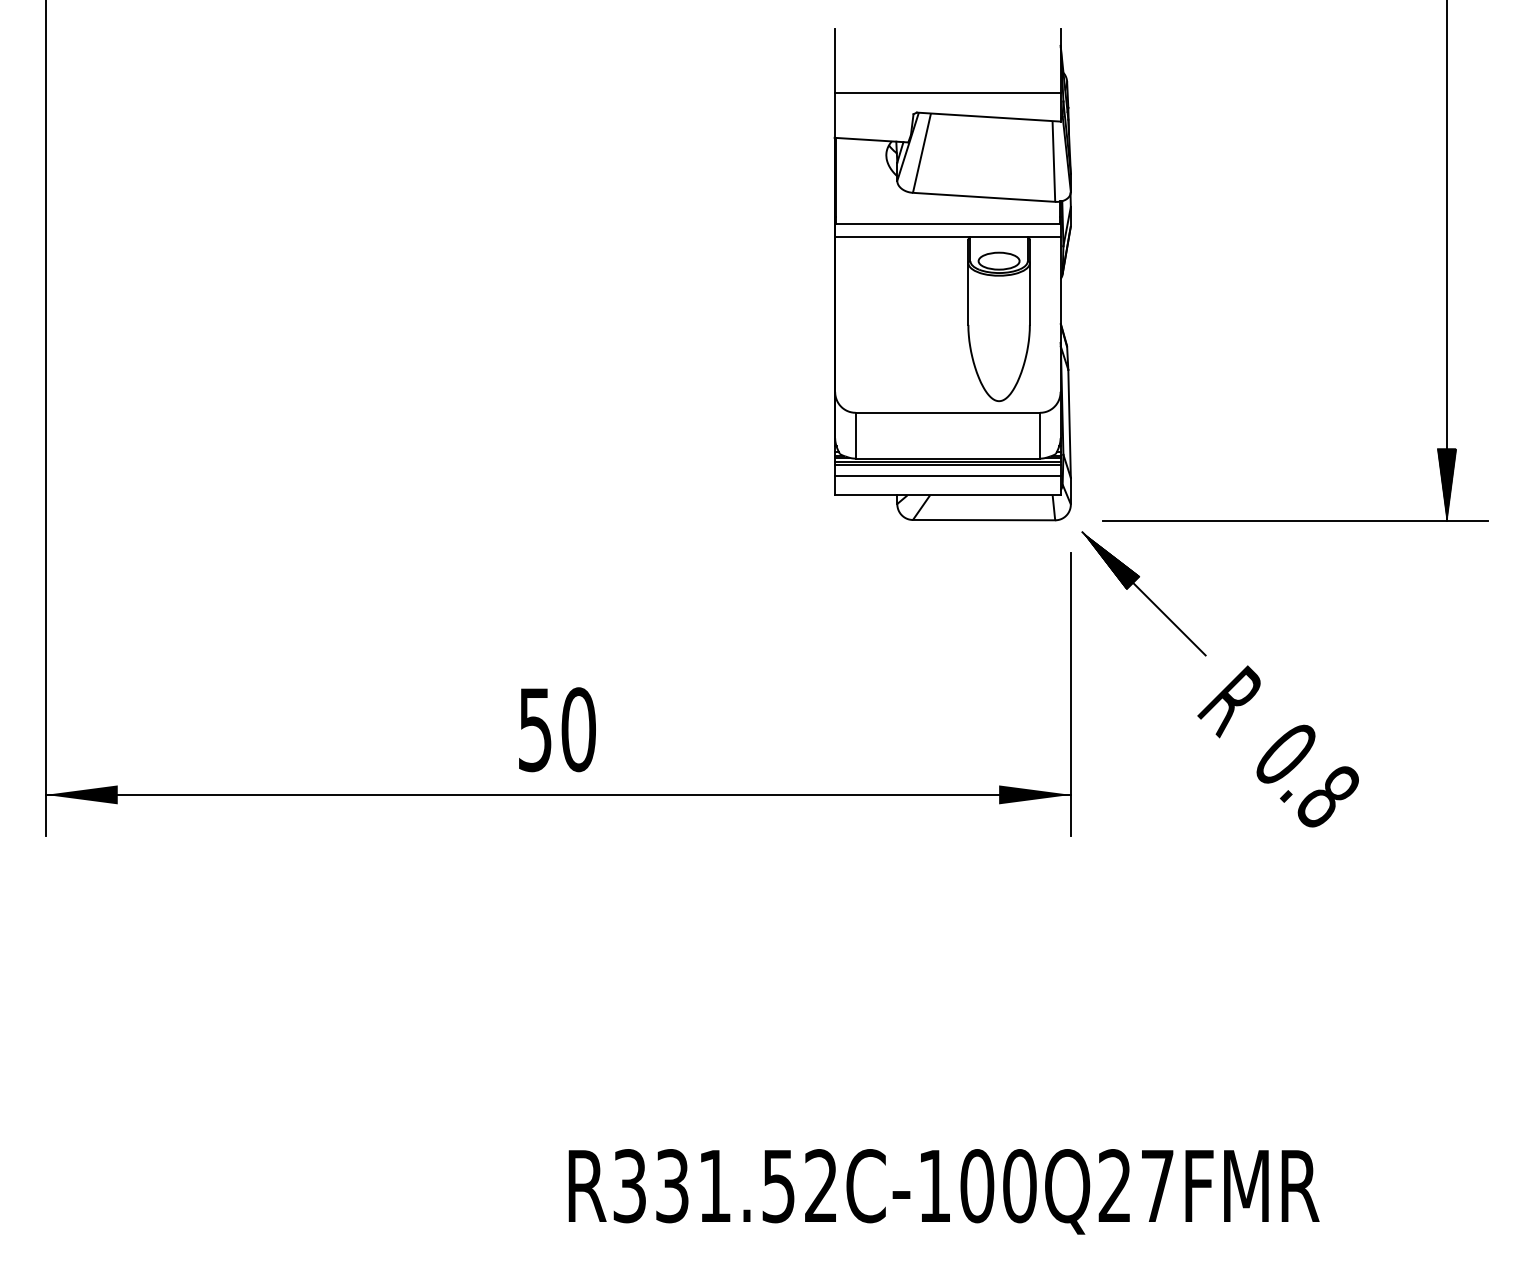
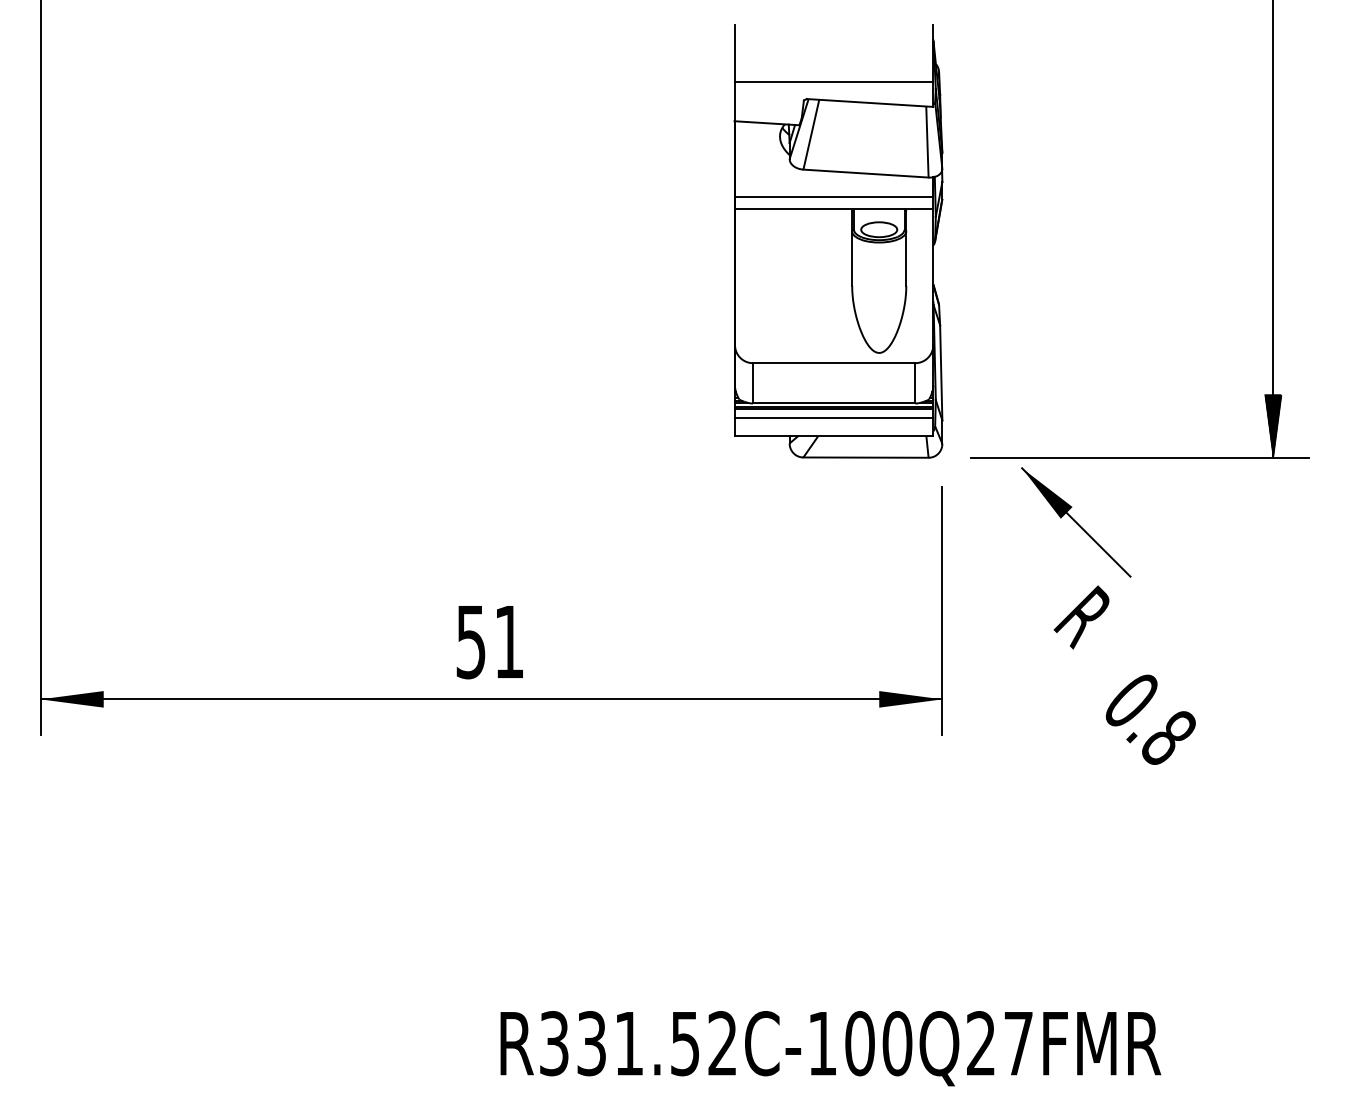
part: (1143, 593) -> (1075, 522), moved
text: (578, 729) -> (509, 641), 50 -> 51
text: (1307, 775) -> (1150, 719), moved

